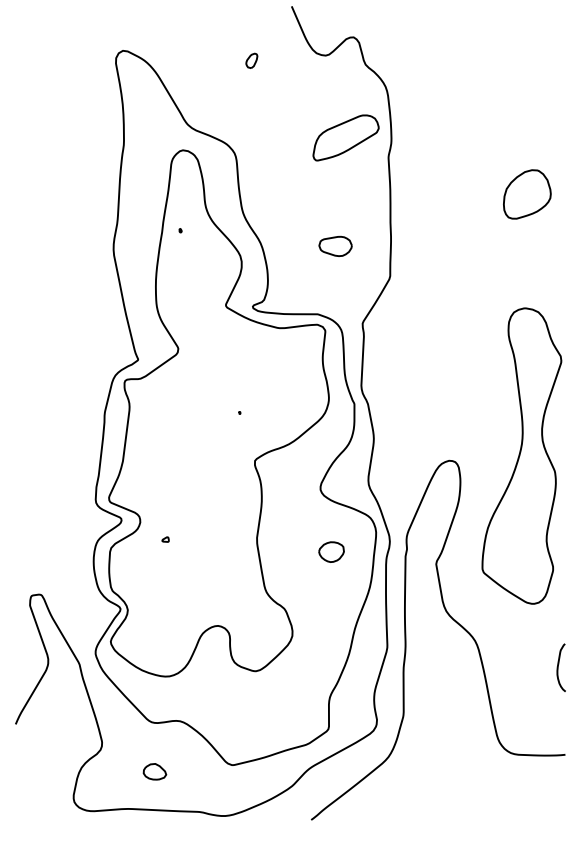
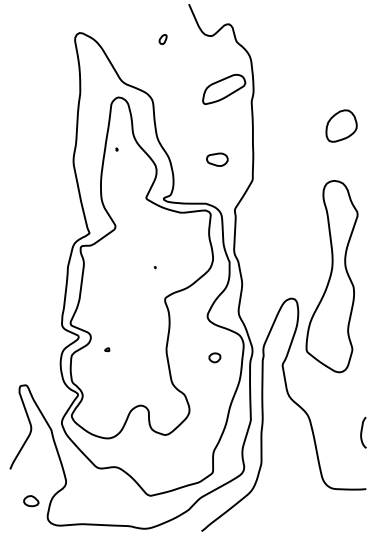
part: (520, 455) -> (331, 276), moved
part: (331, 551) -> (214, 357), size x0.7
part: (155, 772) -> (31, 501), moved

